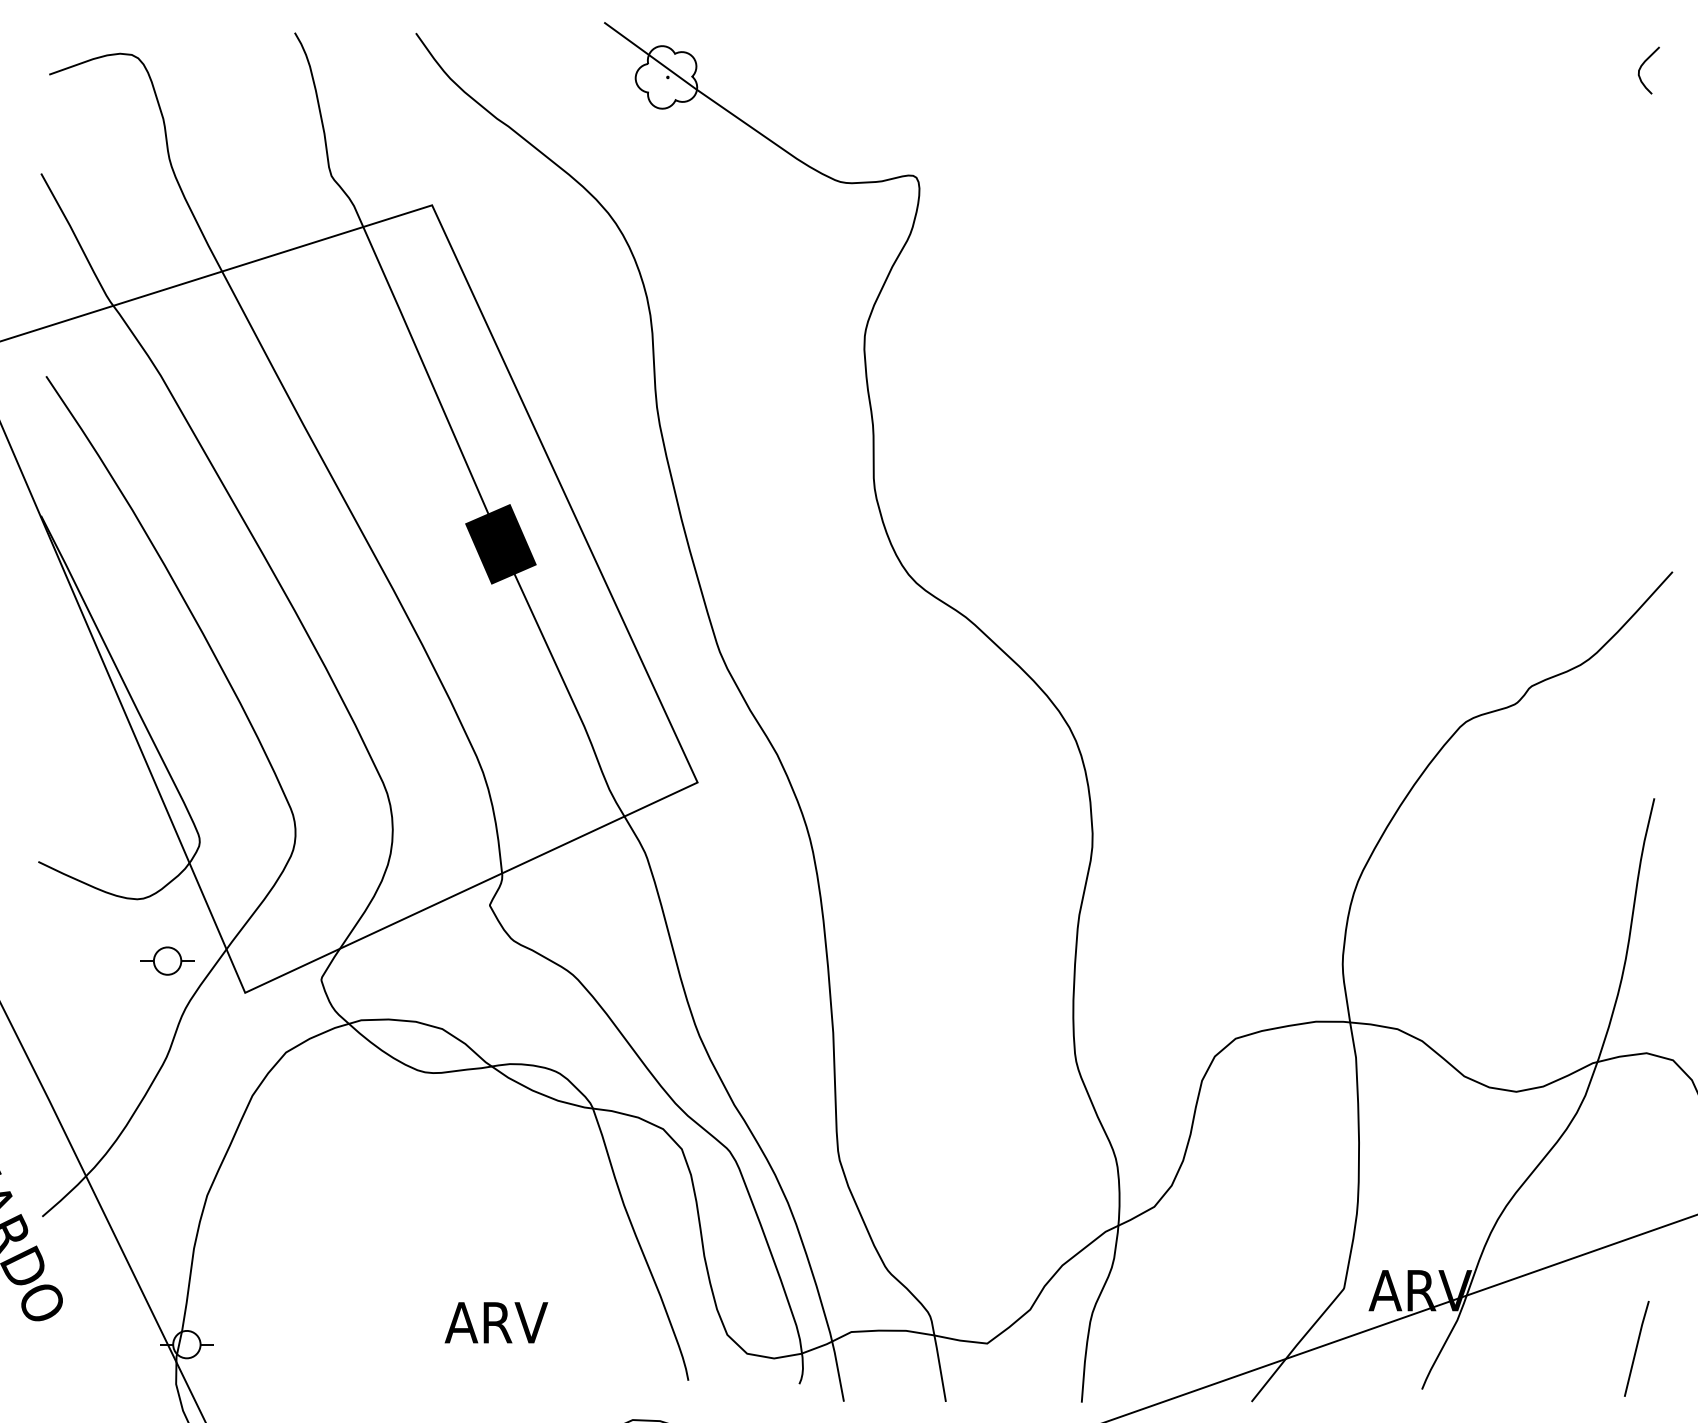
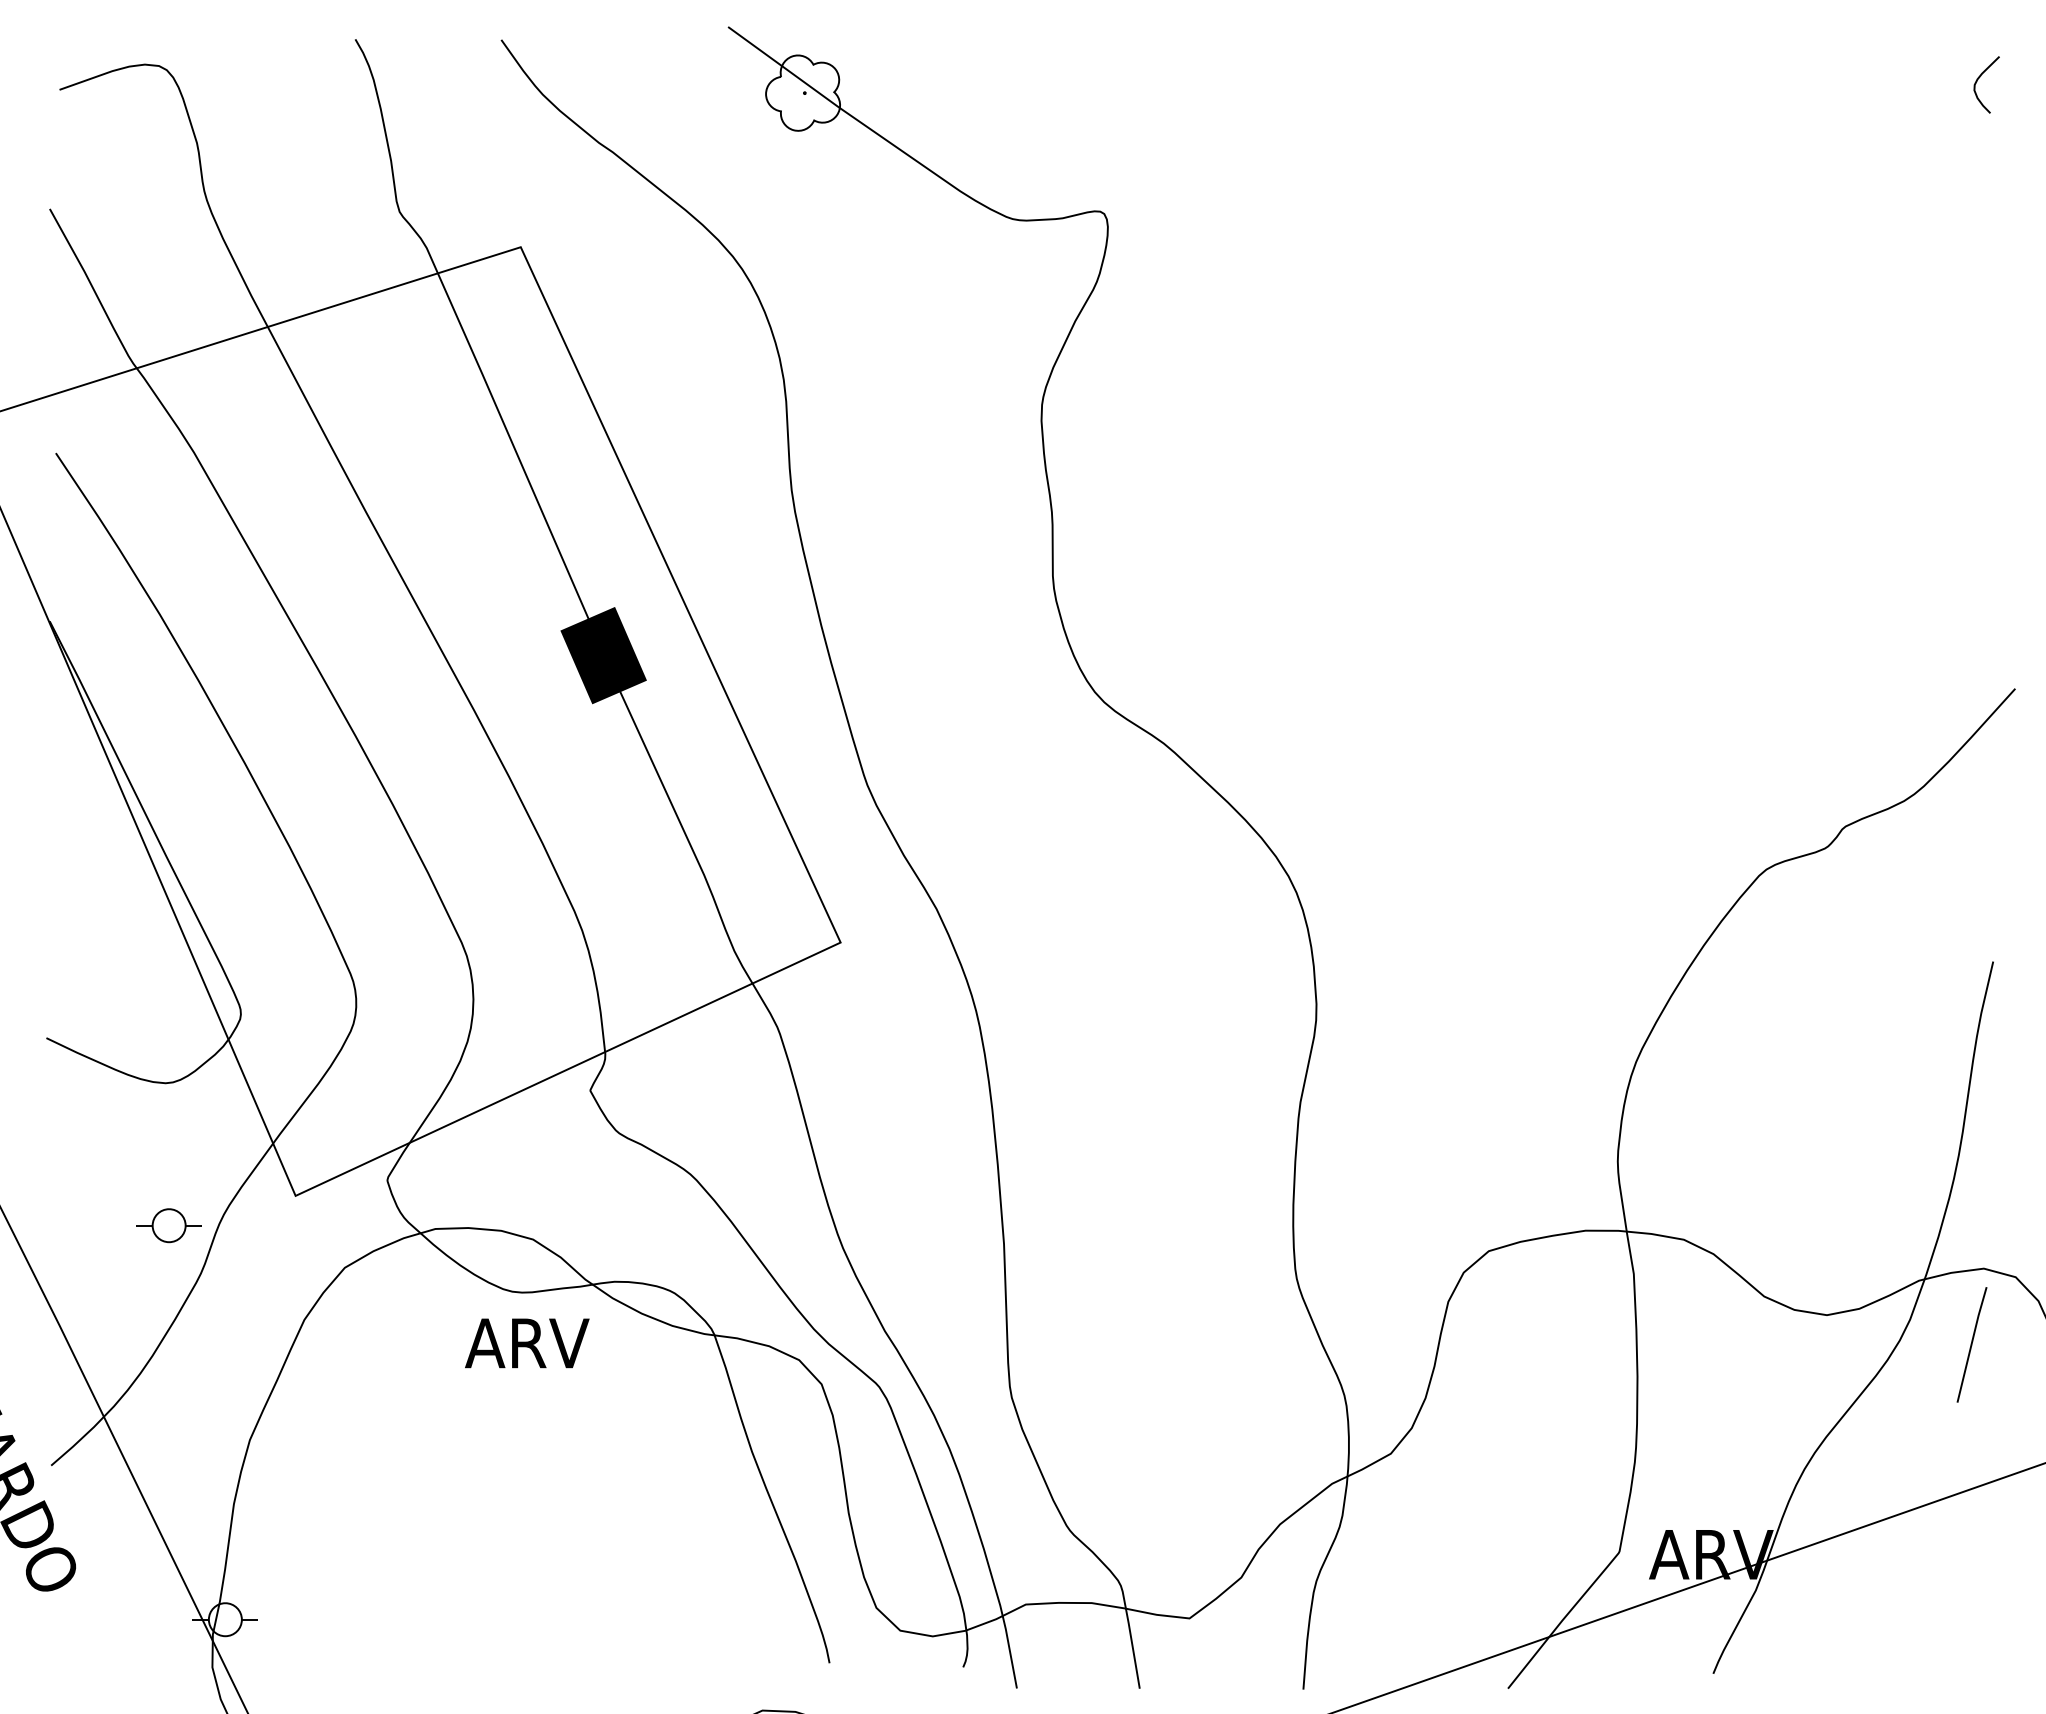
part: (167, 960) -> (168, 1225), moved
text: (496, 1322) -> (527, 1343), moved
line: (1636, 1348) -> (1971, 1344), moved

